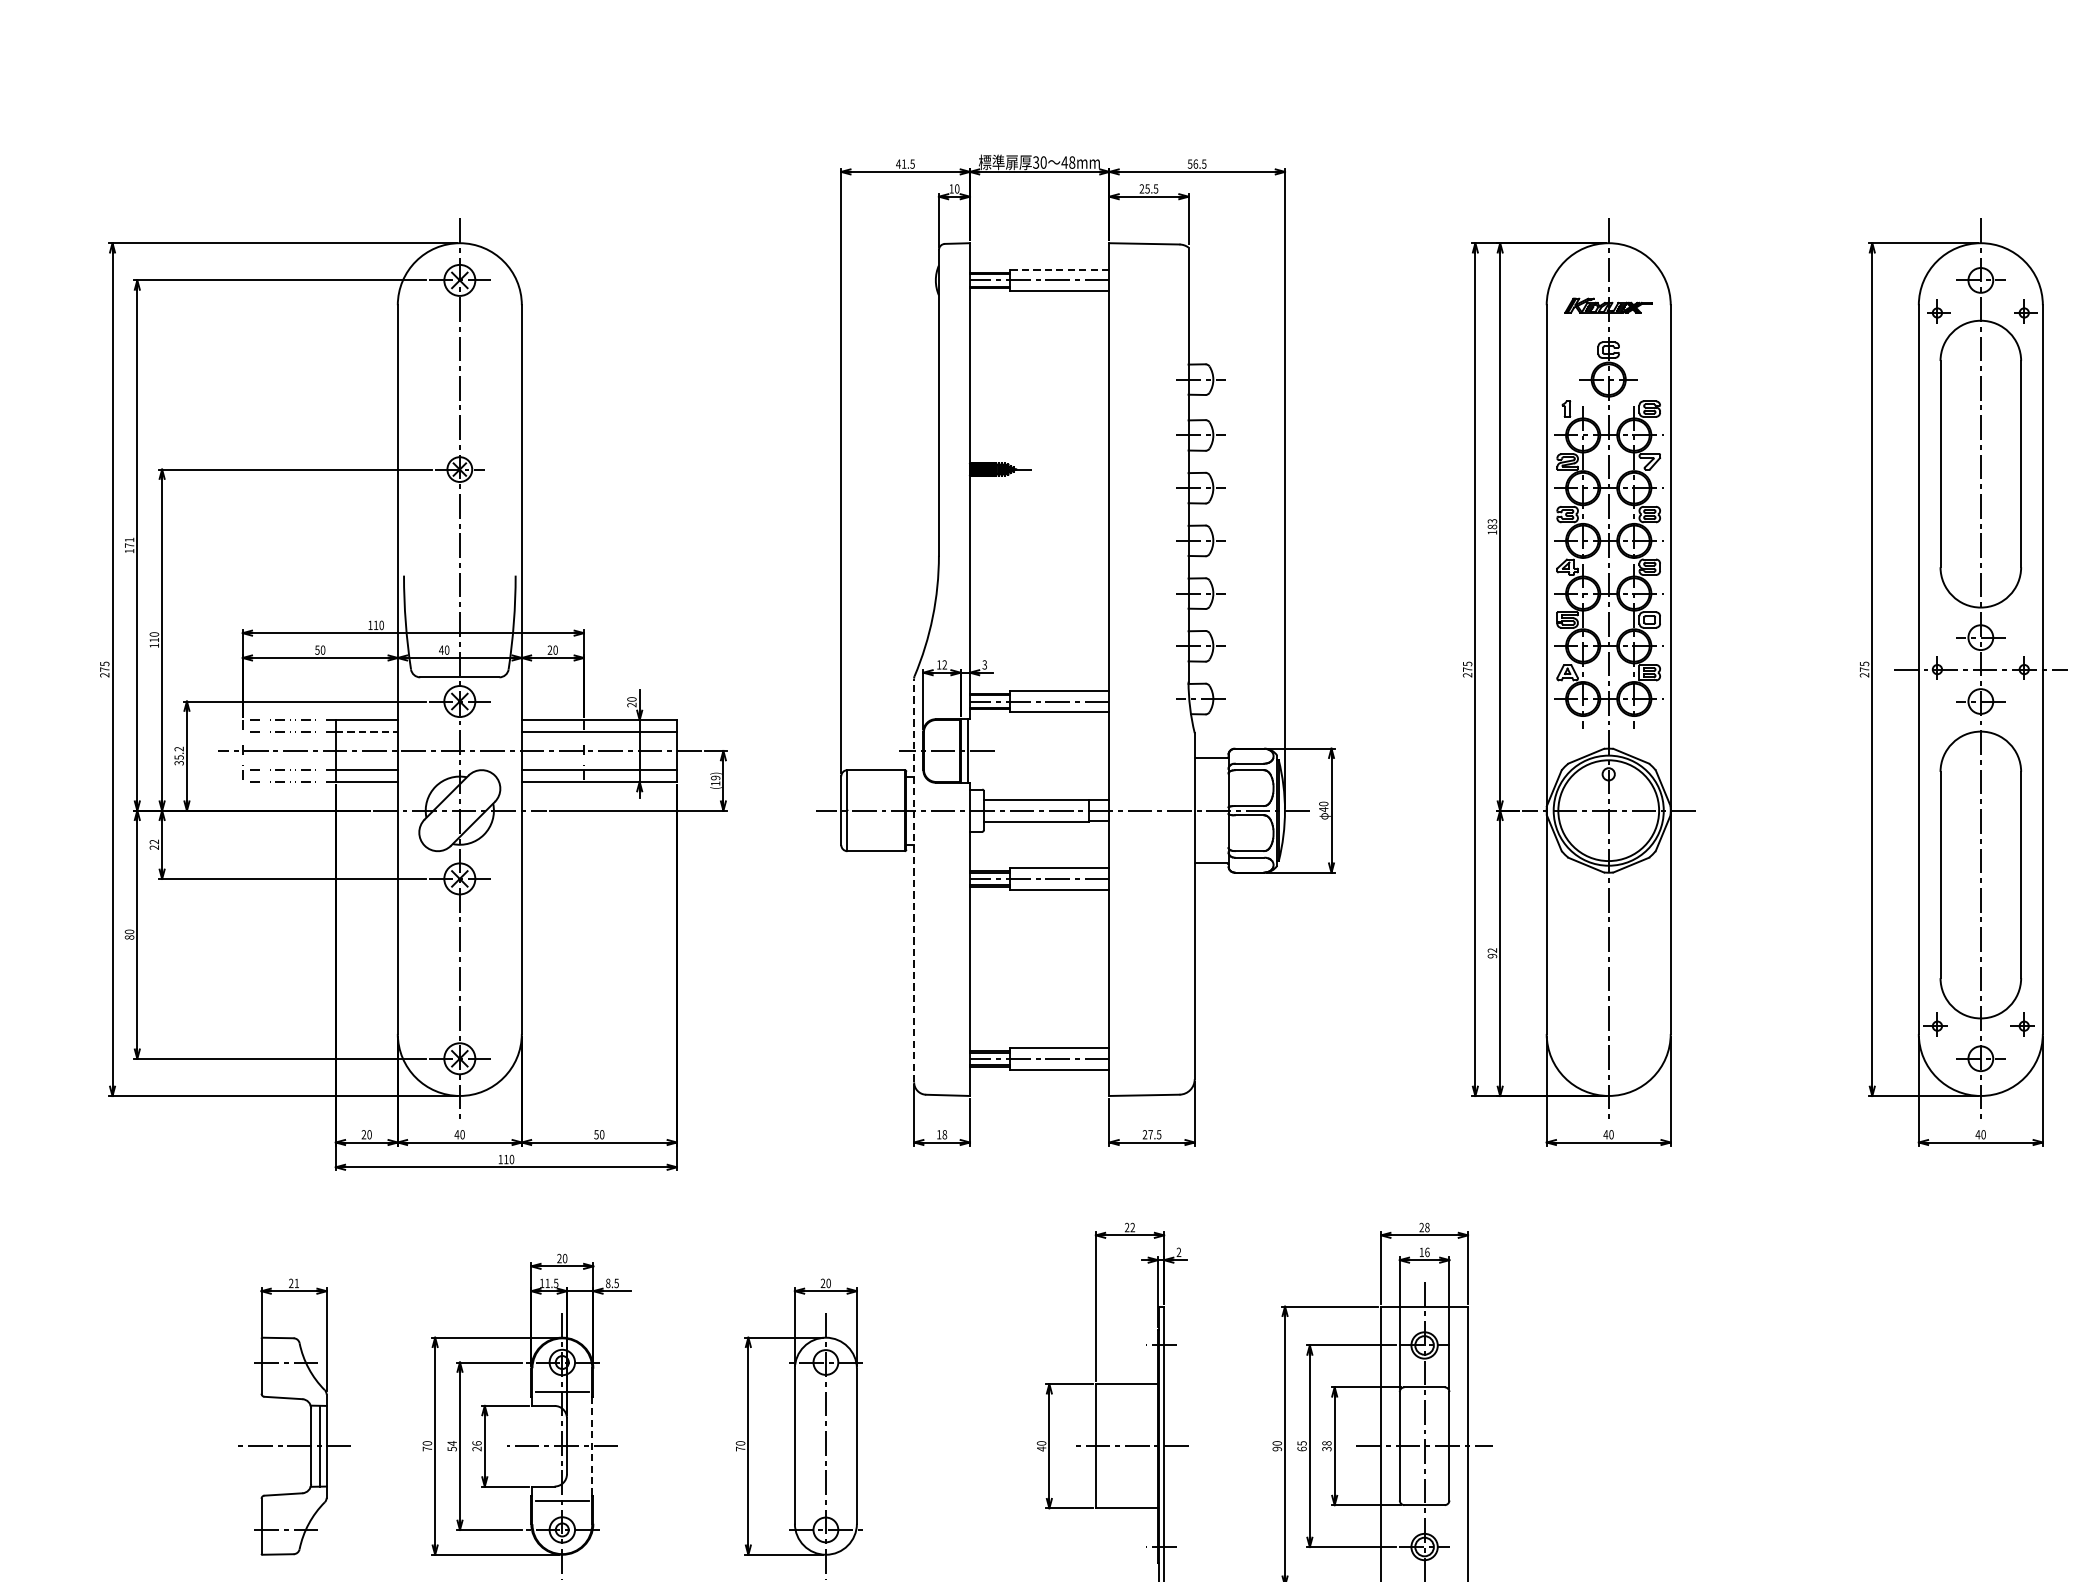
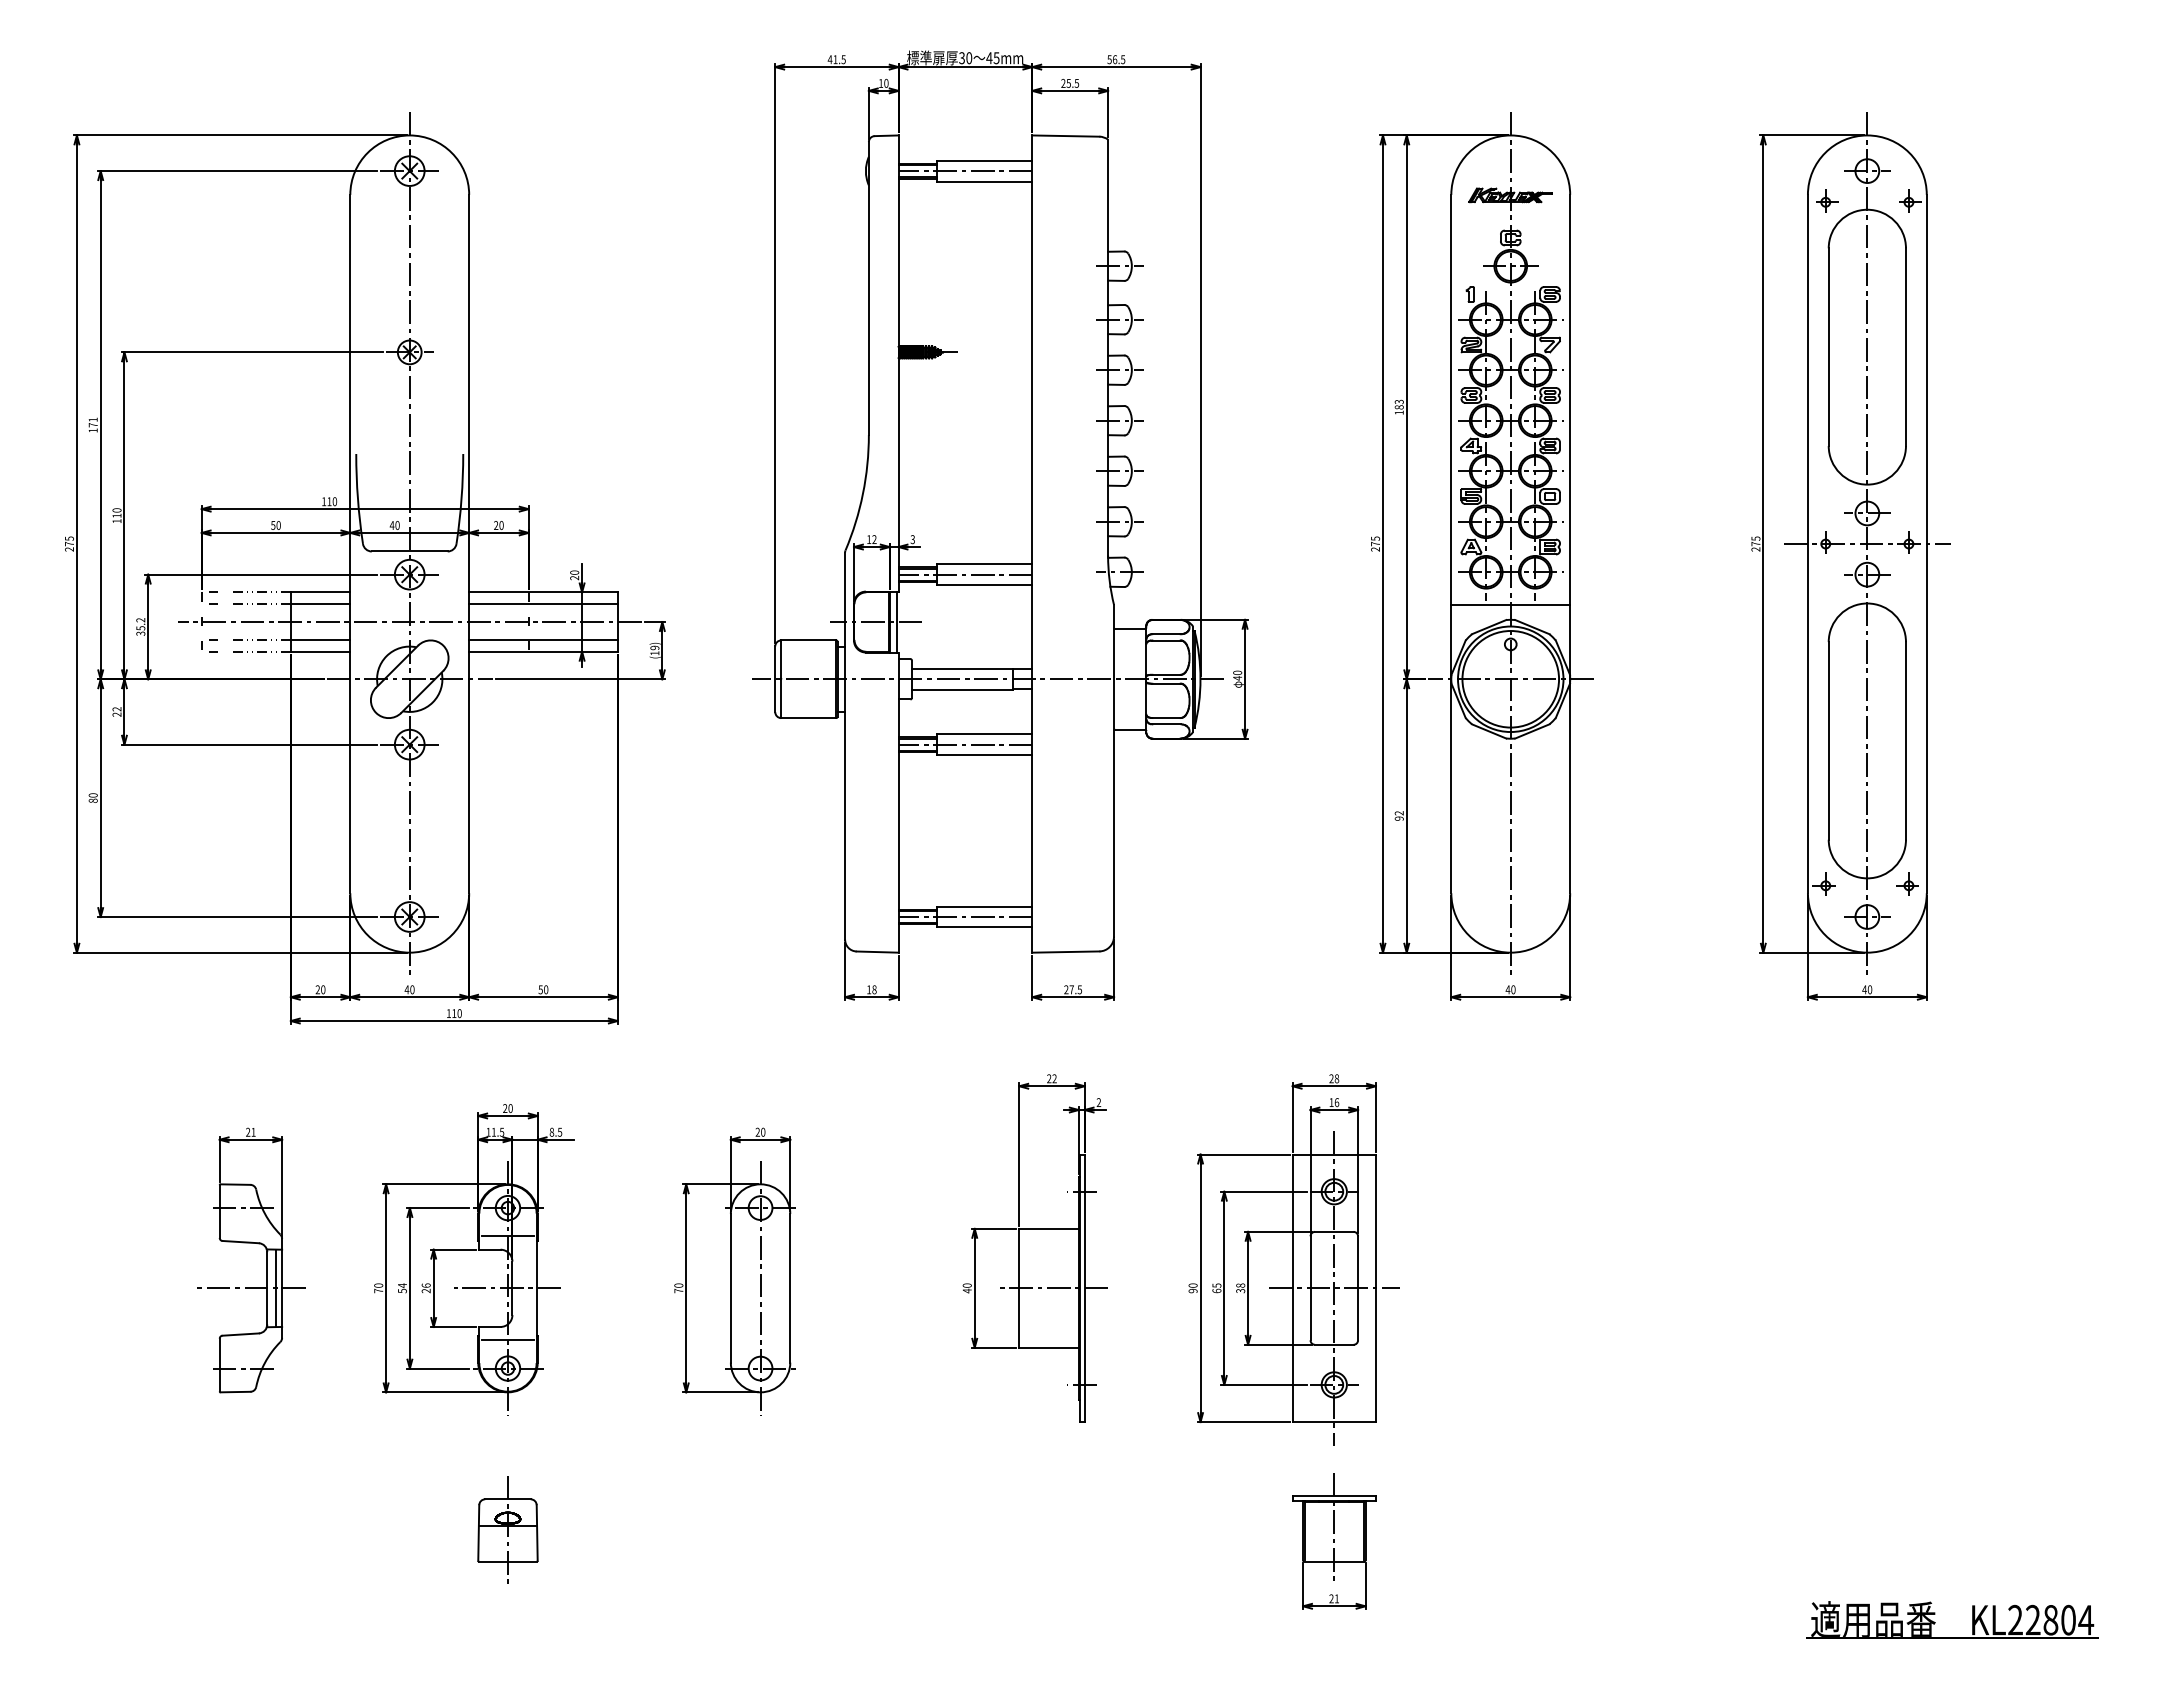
text: (1072, 162) -> (996, 58), 48mm -> 45mm
line: (1059, 269) -> (984, 160), dashed -> solid
line: (366, 732) -> (320, 604), dashed -> solid
line: (1608, 732) -> (1510, 604), added
line: (914, 879) -> (845, 745), dashed -> solid
line: (592, 1446) -> (536, 1288), dashed -> solid

